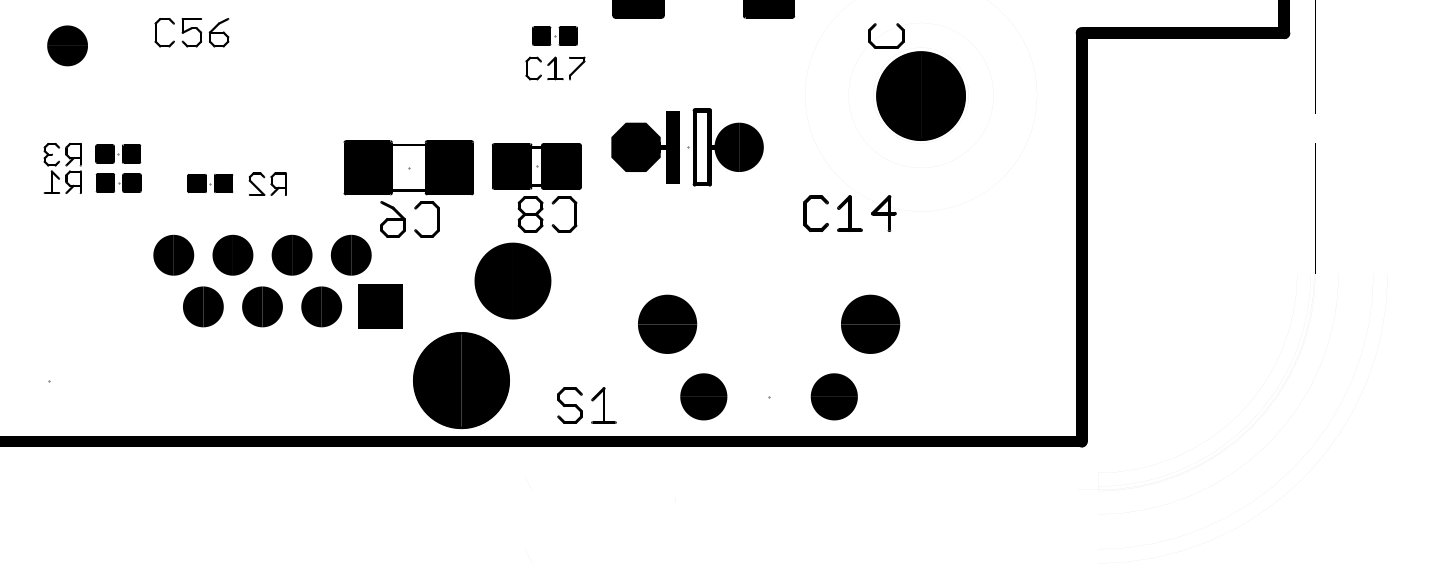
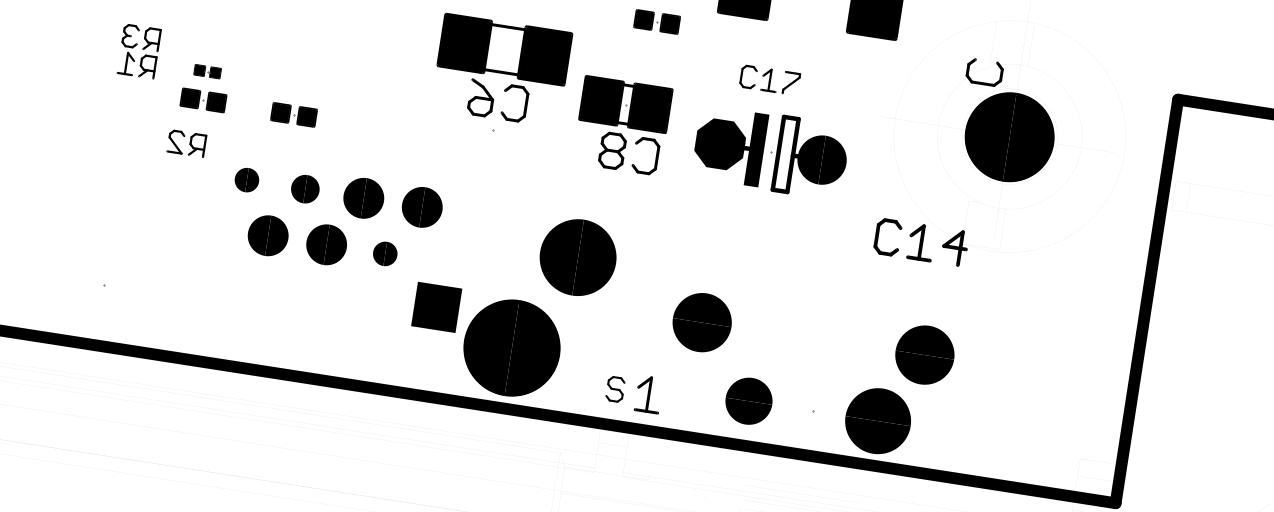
part: (555, 68) -> (770, 80), moved
part: (118, 153) -> (207, 71), size x0.6
part: (62, 168) -> (139, 51), moved
part: (267, 183) -> (186, 142), moved
part: (536, 187) -> (622, 125), moved
part: (408, 188) -> (501, 70), moved
part: (173, 254) -> (246, 179), size x0.6
part: (232, 254) -> (305, 188), size x0.7
part: (321, 306) -> (385, 253), size x0.6
part: (380, 306) -> (436, 306), moved
part: (667, 323) -> (702, 321), moved
part: (833, 396) -> (877, 420), size x1.4
part: (569, 405) -> (614, 389), size x0.7

